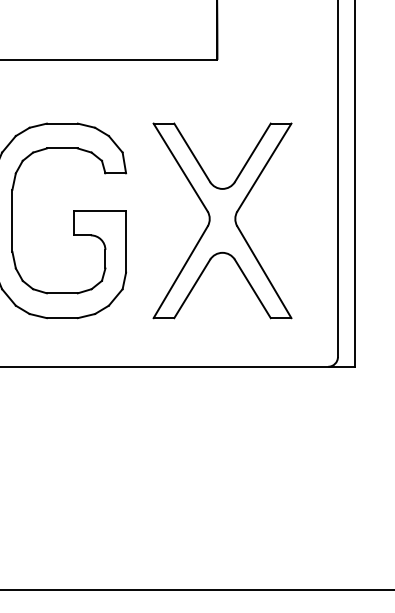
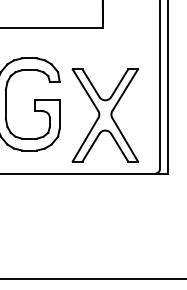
part: (220, 220) -> (104, 115), moved

